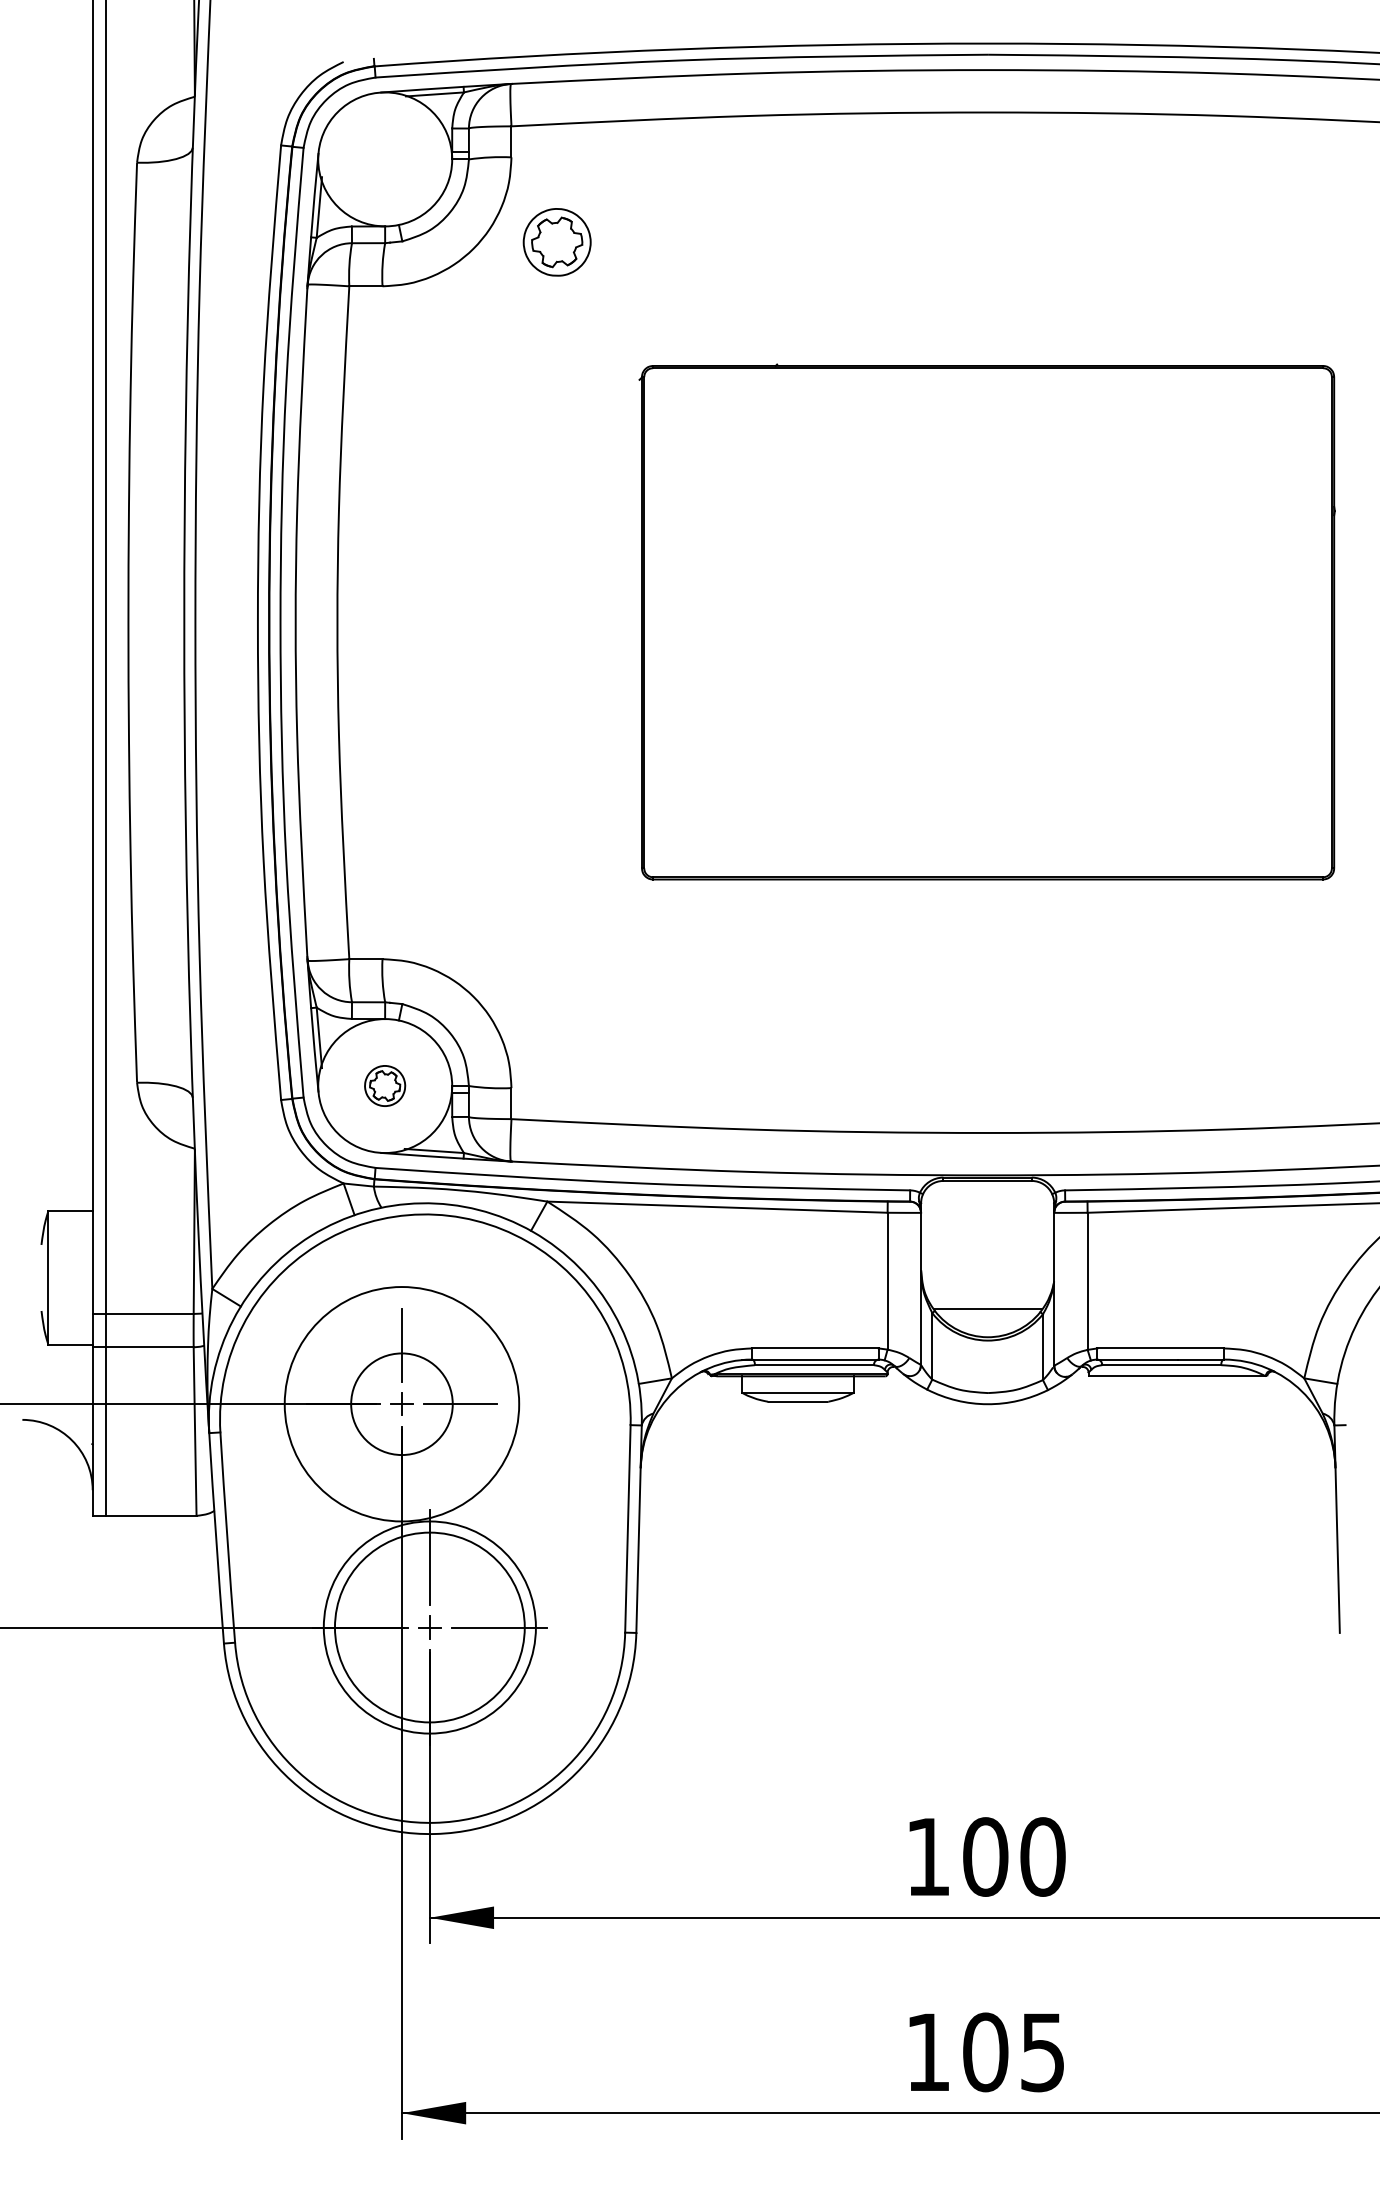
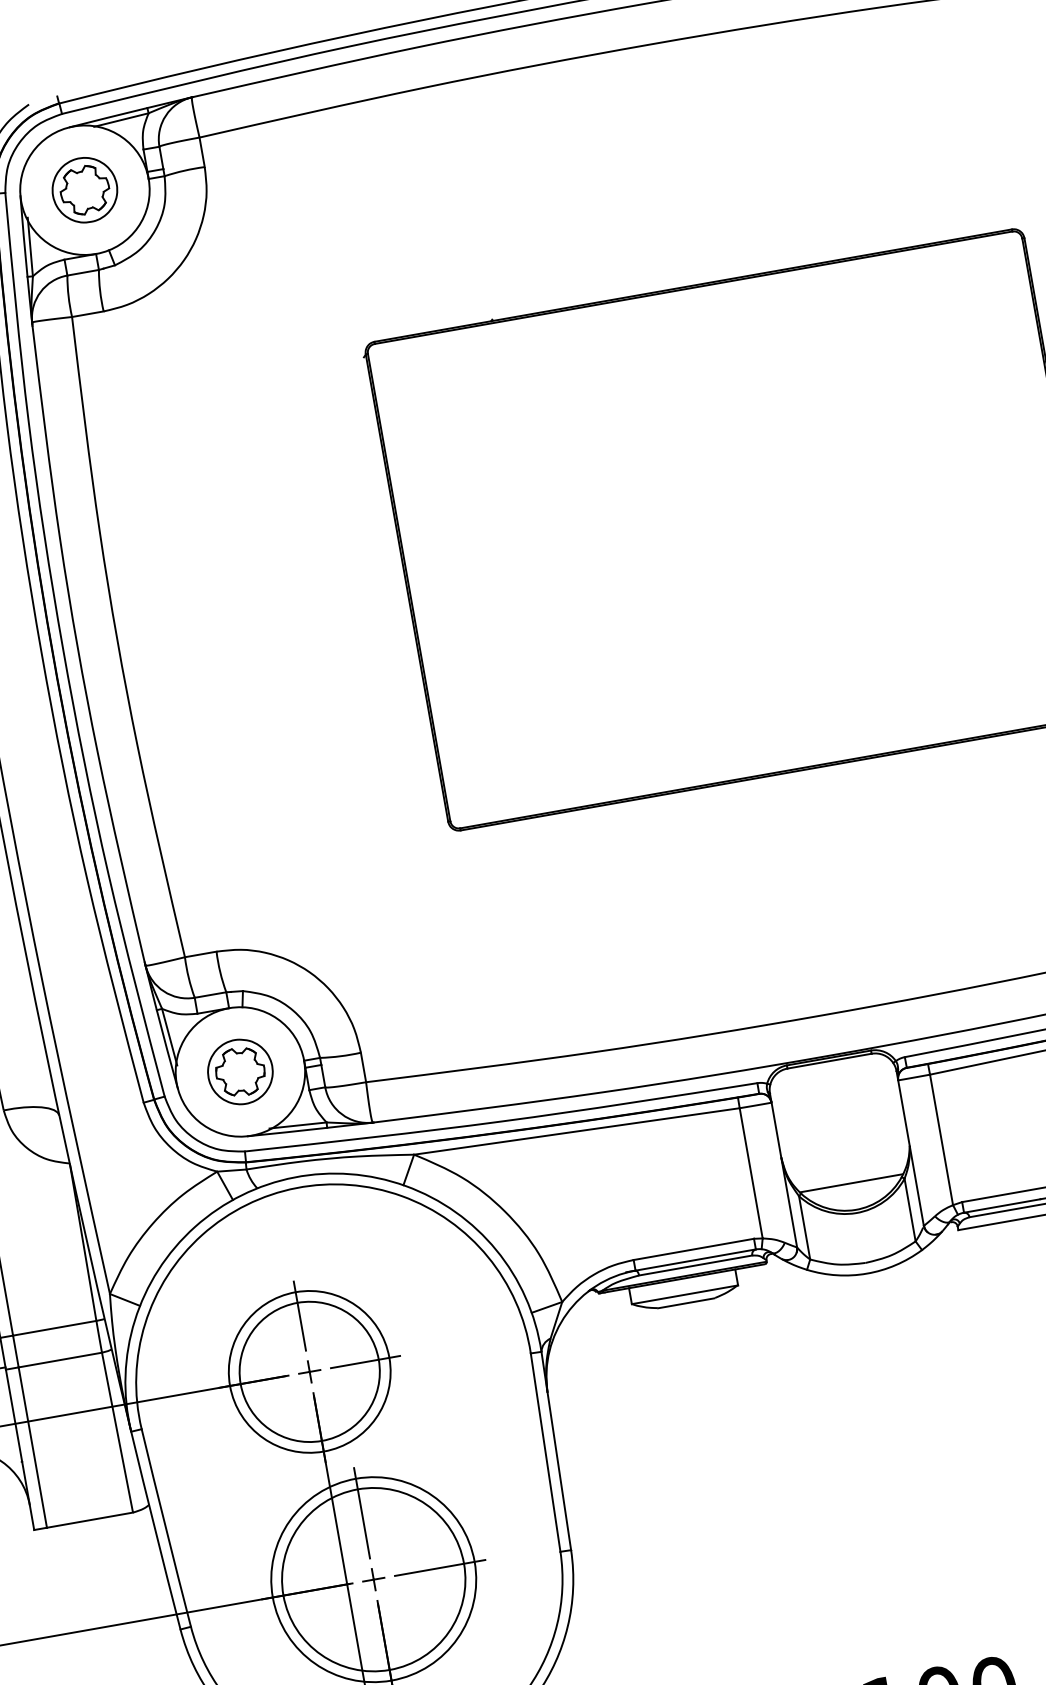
part: (556, 242) -> (84, 190), moved
part: (384, 1085) -> (239, 1071), size x1.67
circle: (401, 1403) -> (309, 1371), size x0.71
circle: (401, 1403) -> (309, 1371), size x1.43

